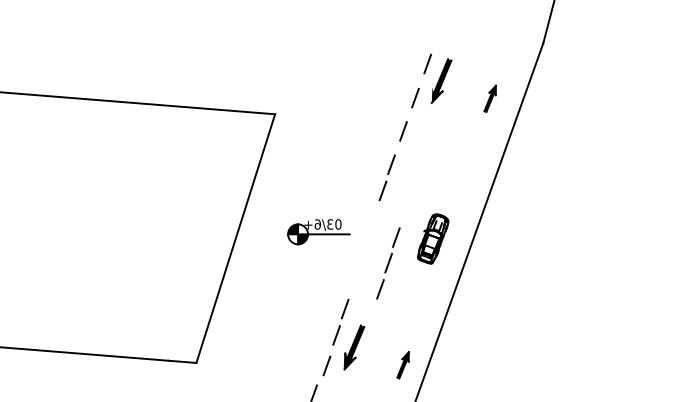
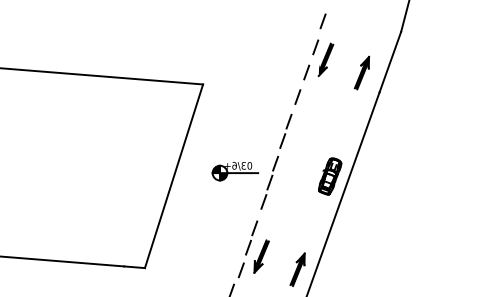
line: (437, 28) -> (322, 21), added
part: (489, 98) -> (361, 72), size x1.67
part: (433, 238) -> (330, 176), moved
part: (388, 263) -> (269, 182), moved
part: (402, 365) -> (297, 269), size x1.67

